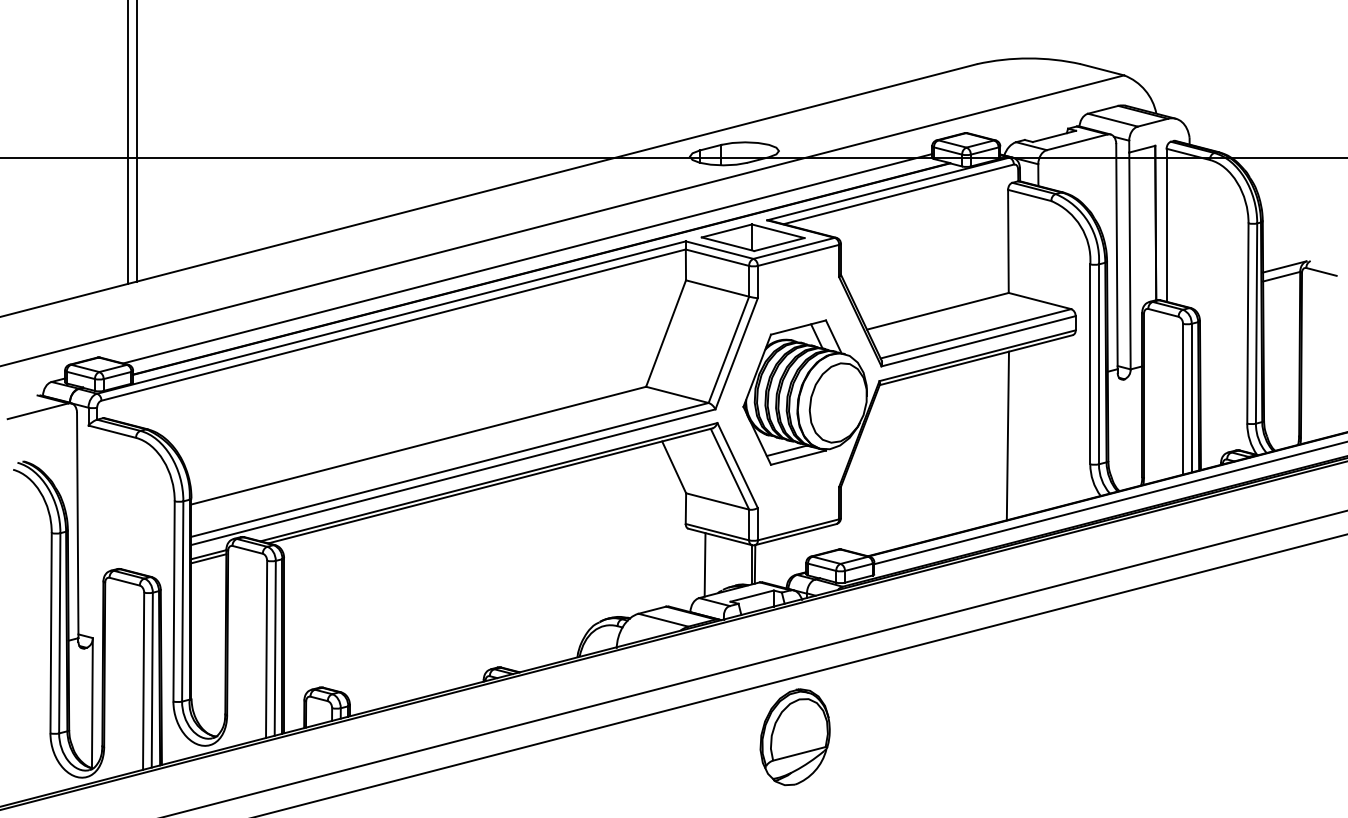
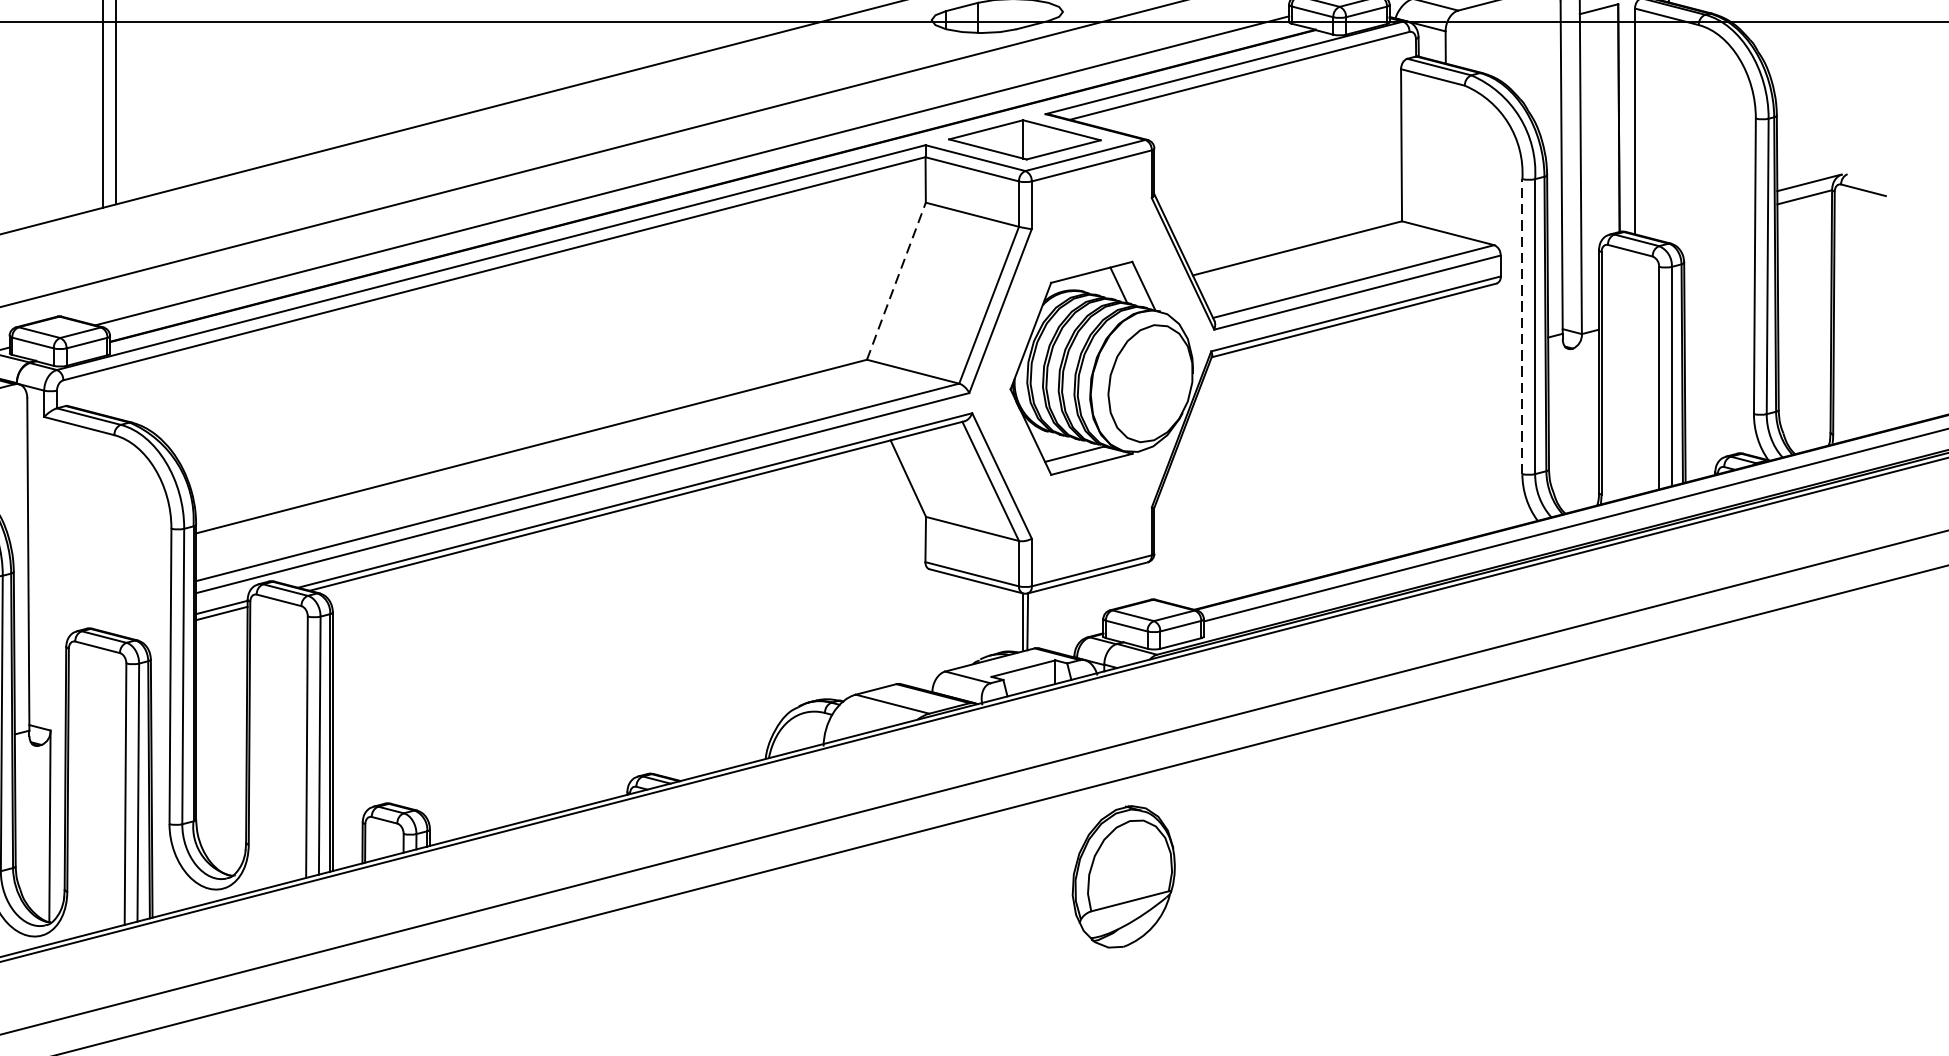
line: (666, 333) -> (897, 281), solid -> dashed
line: (1090, 364) -> (1522, 326), solid -> dashed
line: (1007, 435) -> (1400, 431), removed
line: (704, 564) -> (953, 621), removed
part: (794, 737) -> (1122, 877), moved

